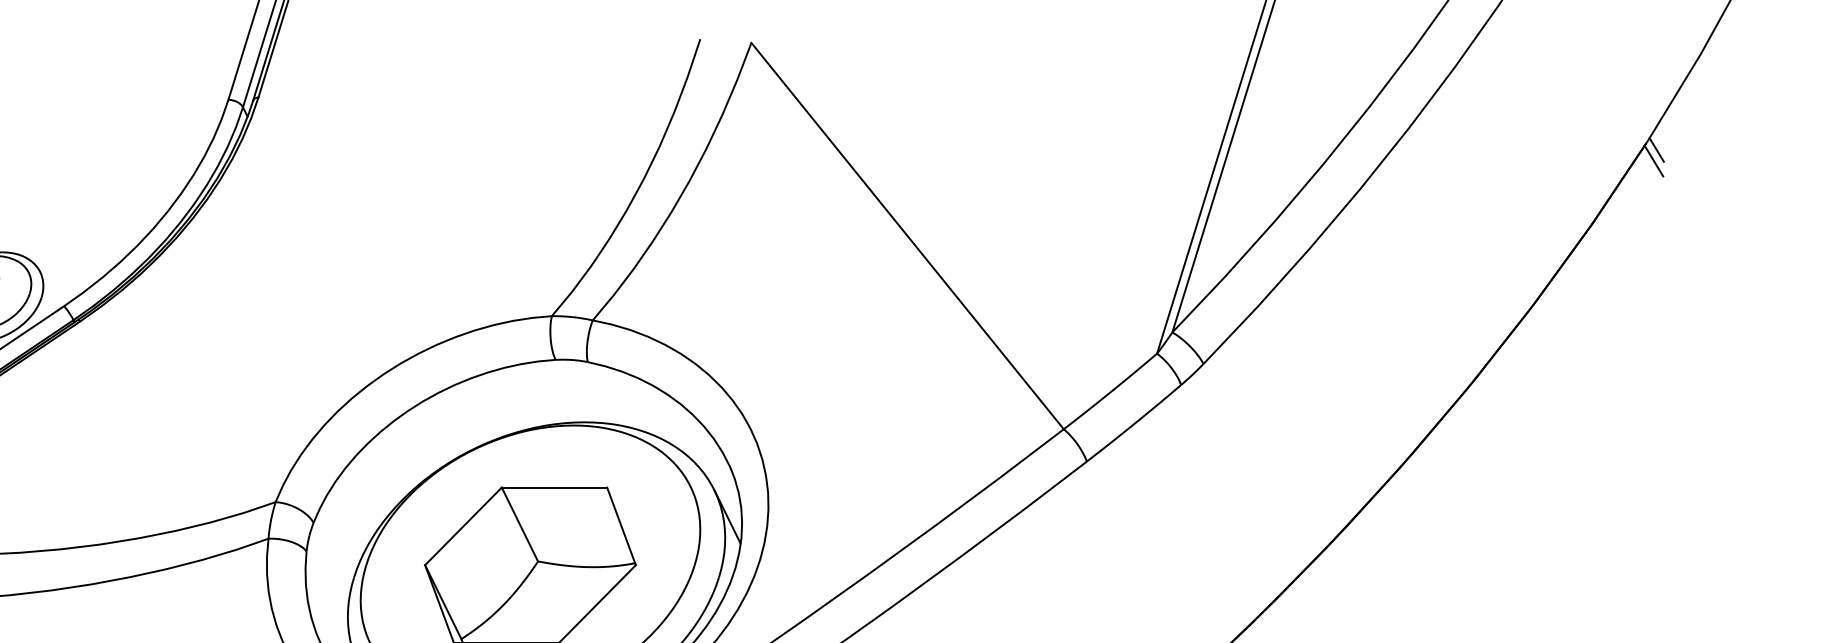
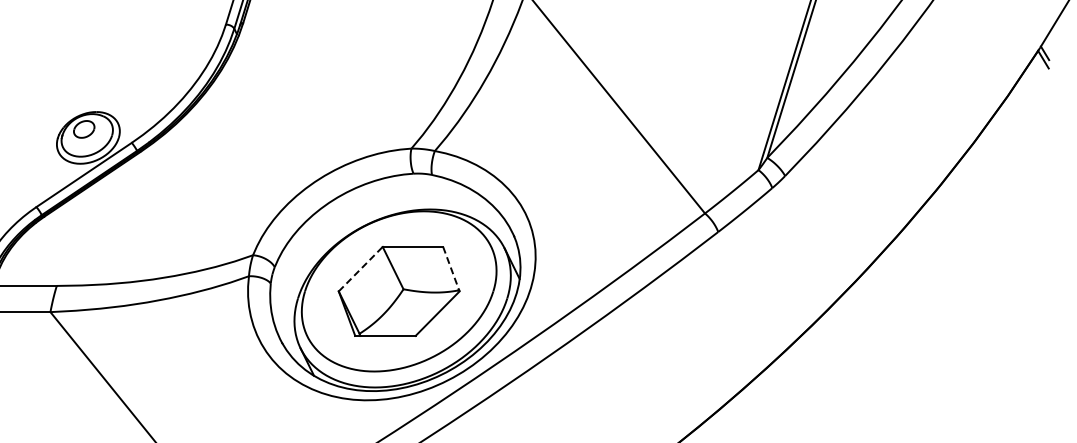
line: (464, 525) -> (361, 268), solid -> dashed
line: (621, 526) -> (451, 269), solid -> dashed

